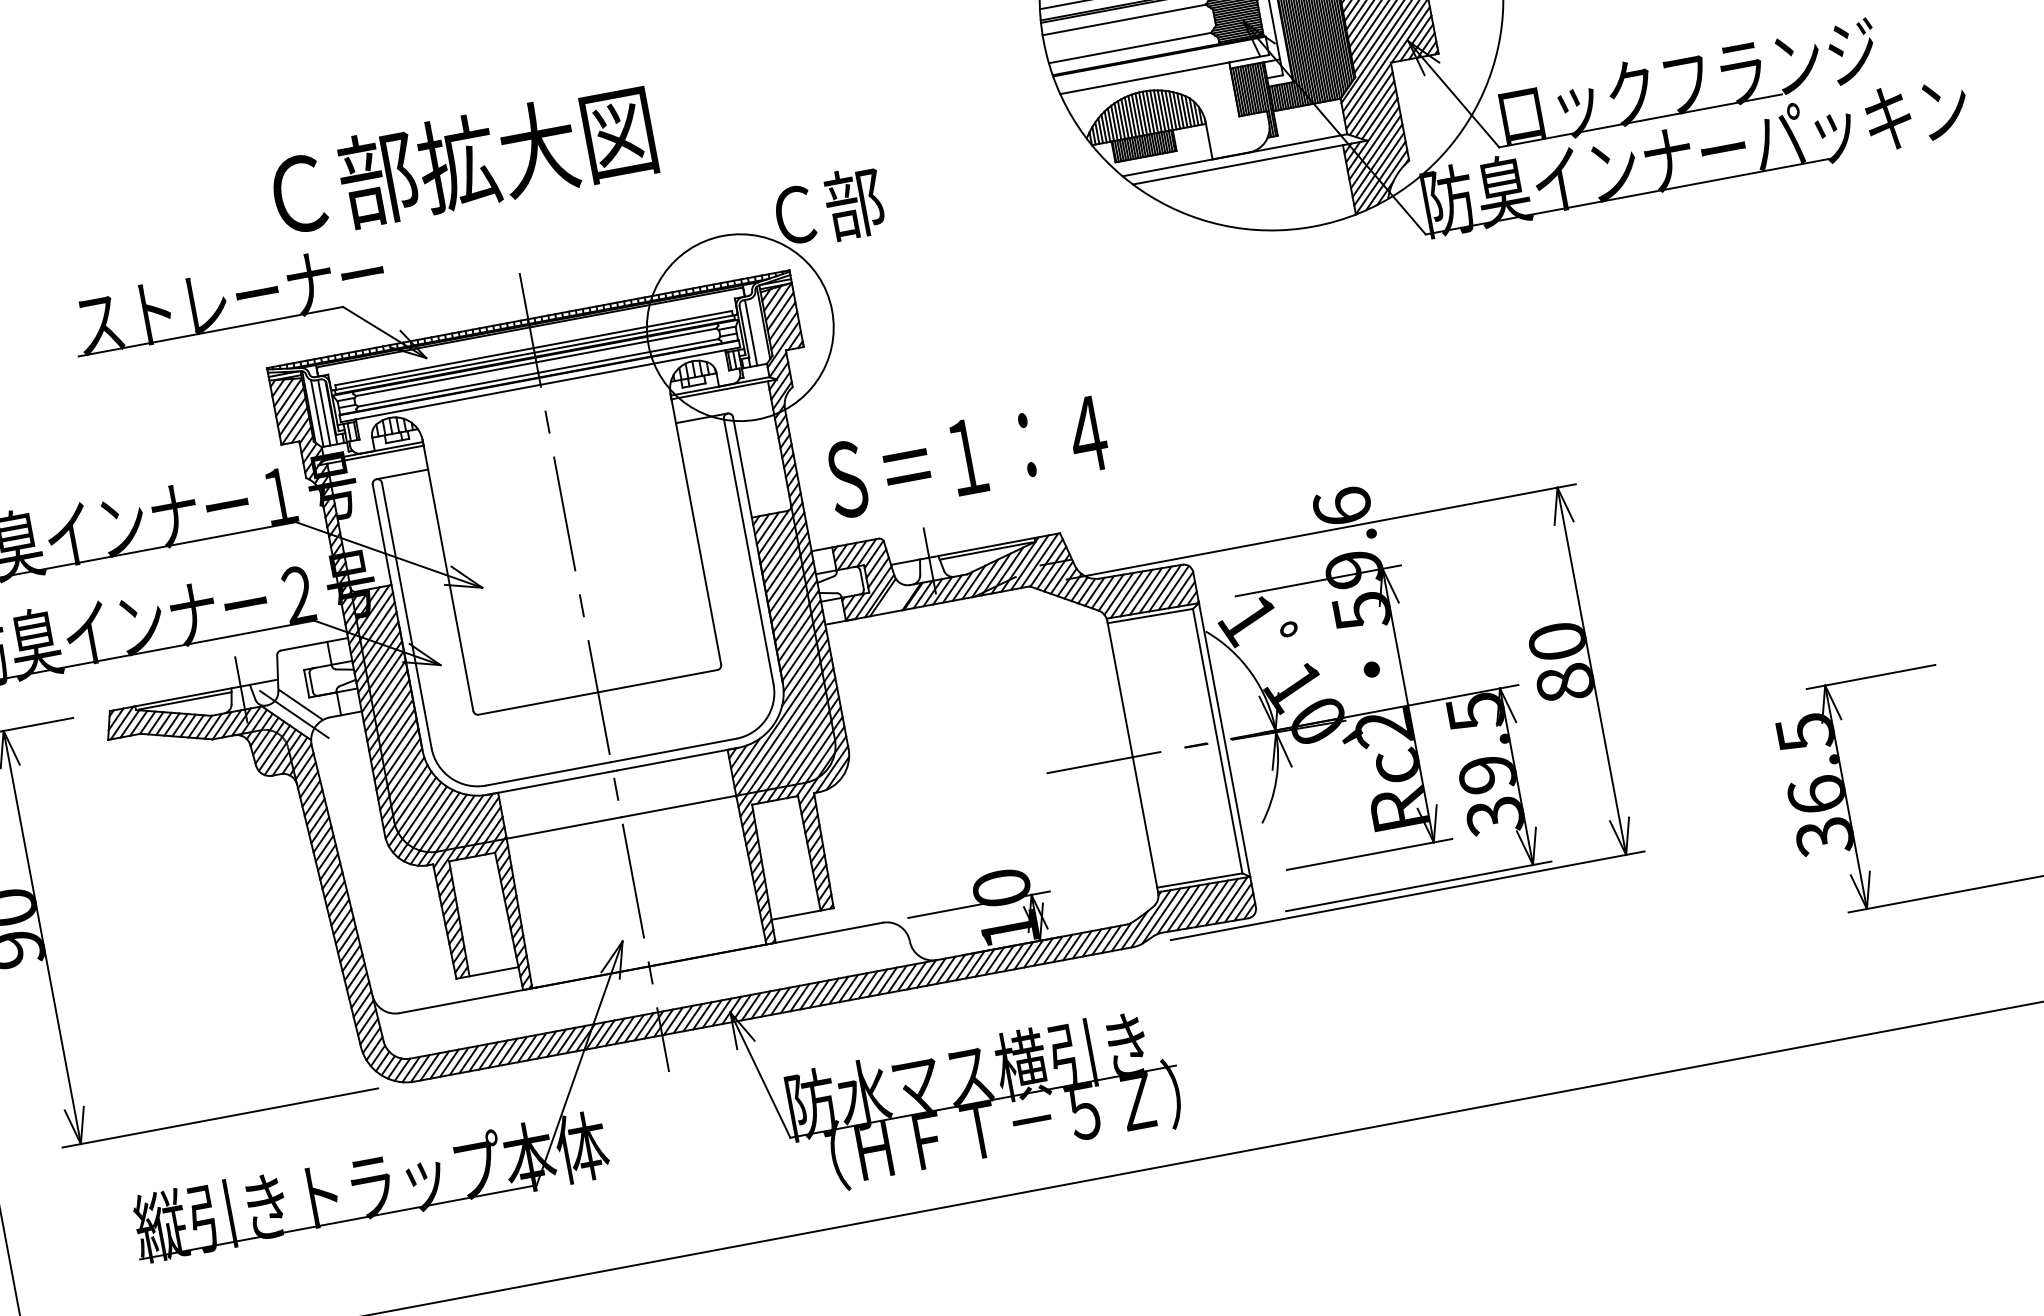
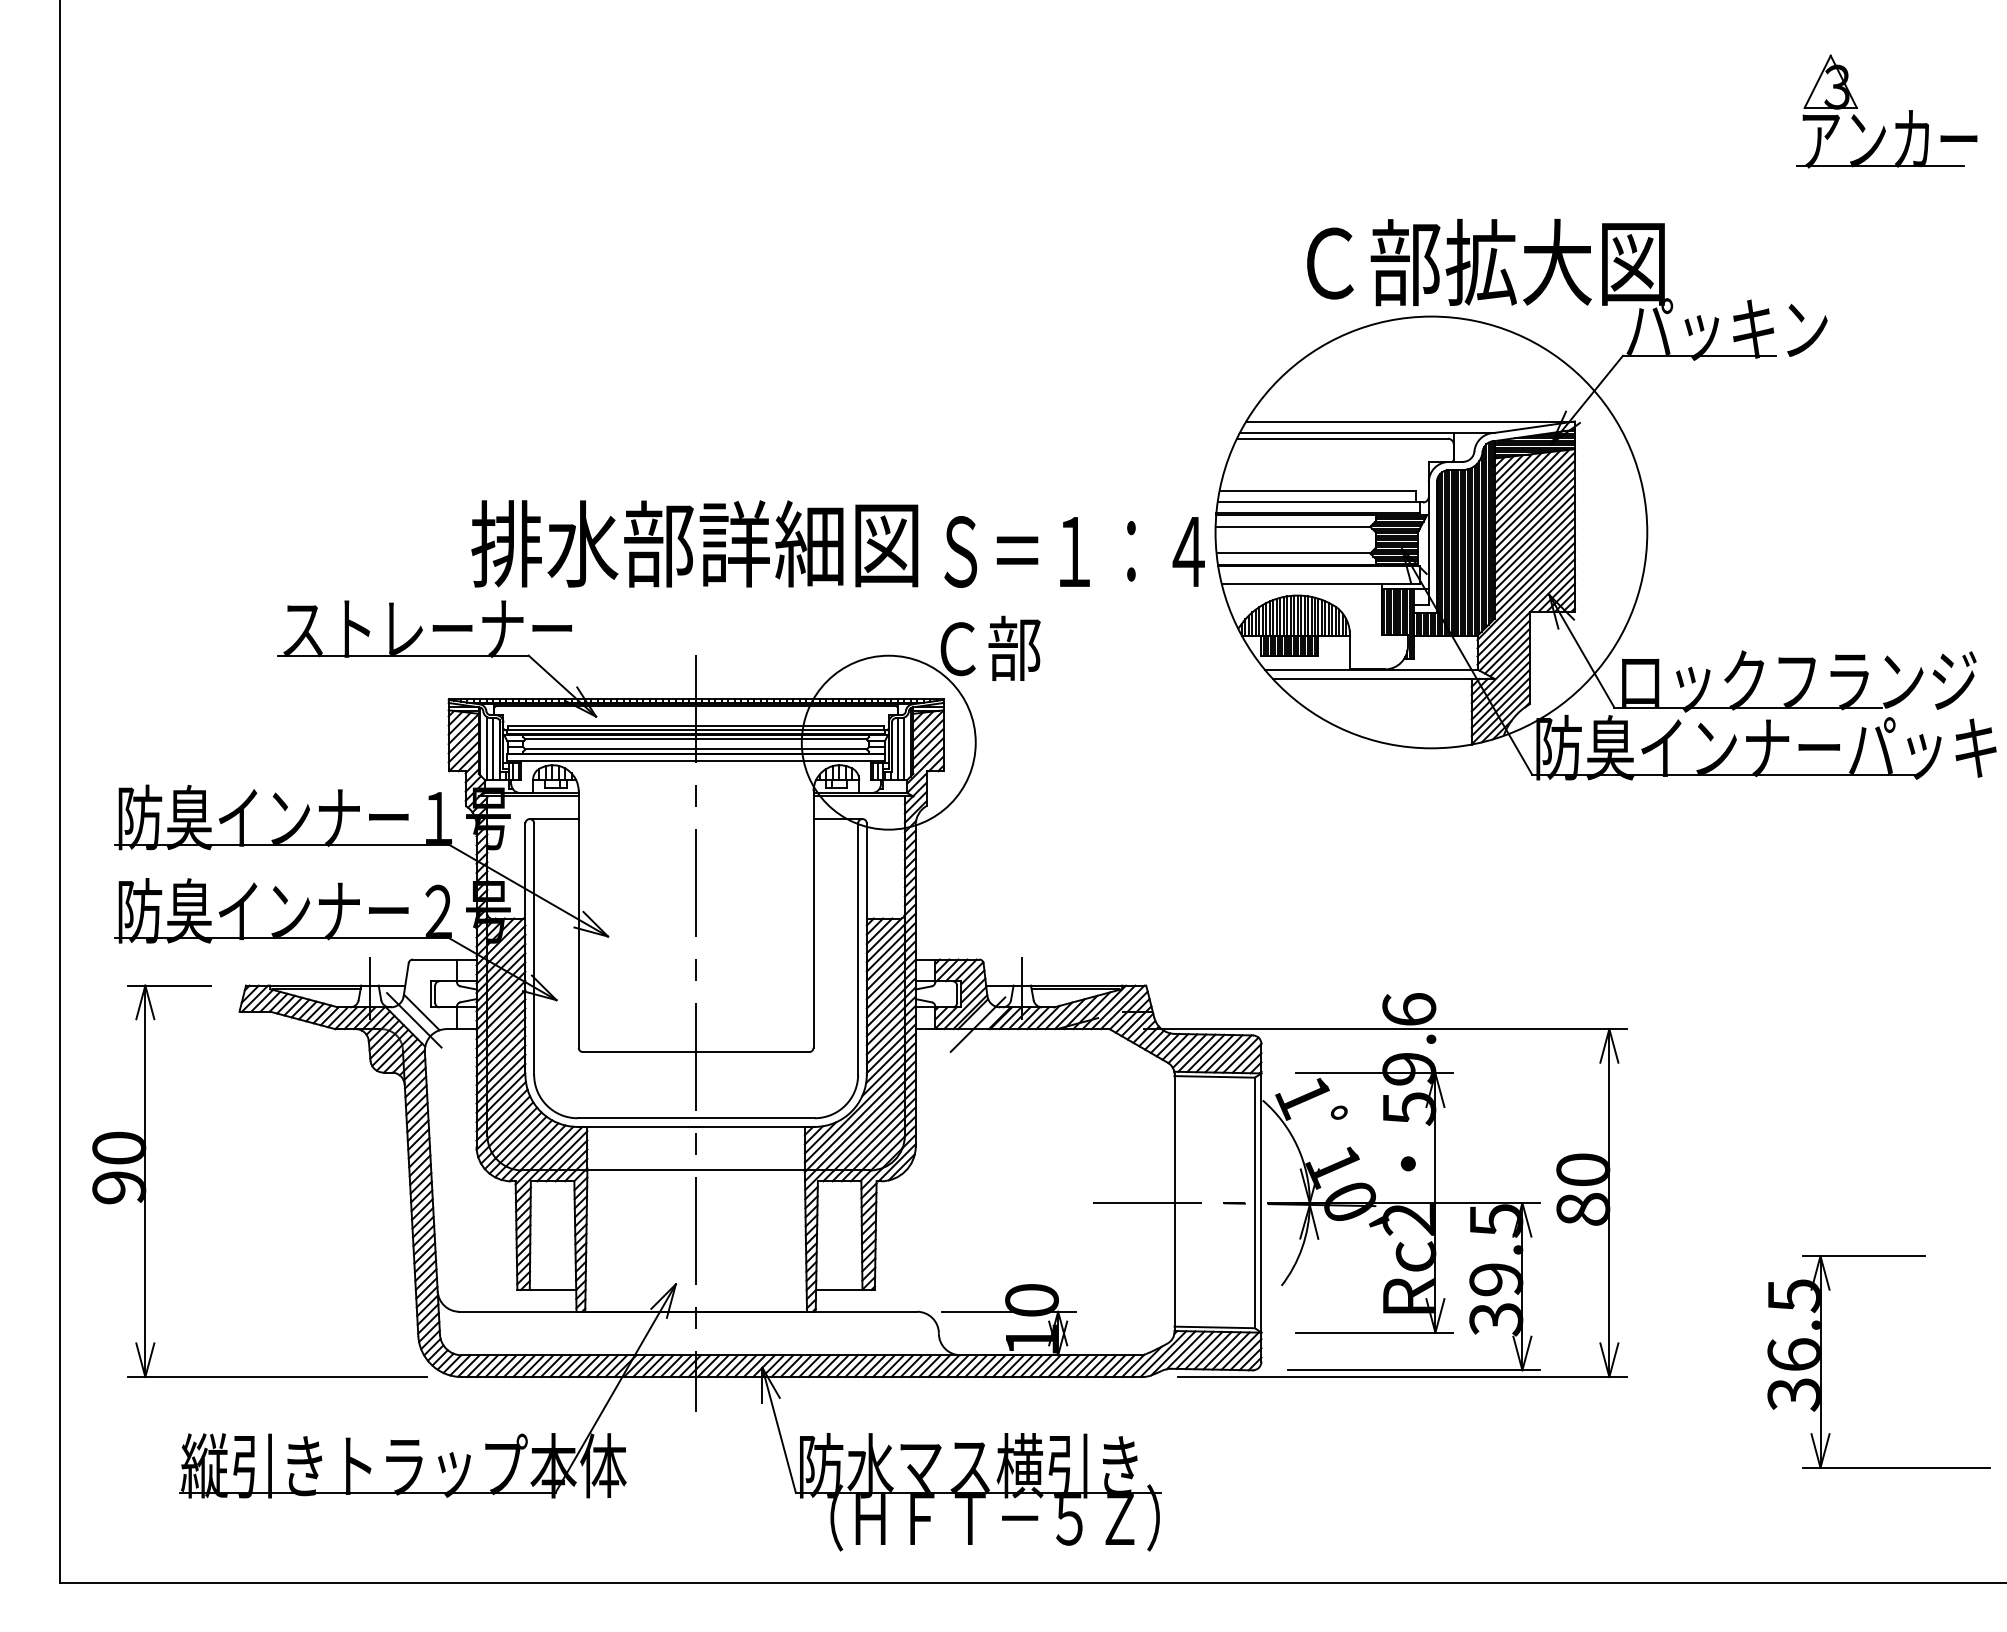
text: (495, 155) -> (694, 543), Ｃ部拡大図 -> 排水部詳細図
line: (758, 330) -> (904, 748), added
text: (967, 456) -> (1074, 551), moved
line: (889, 607) -> (977, 1024), added

